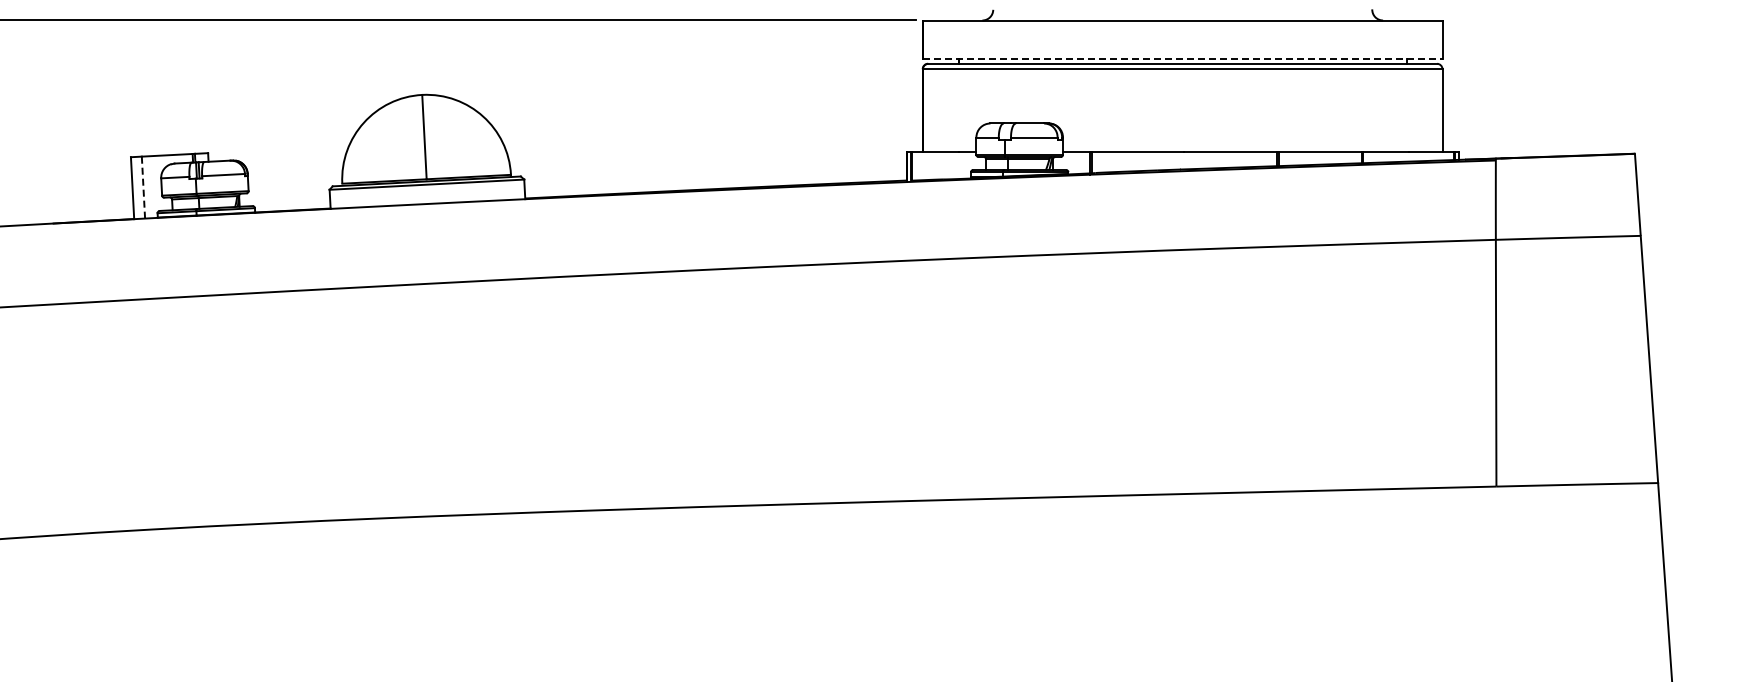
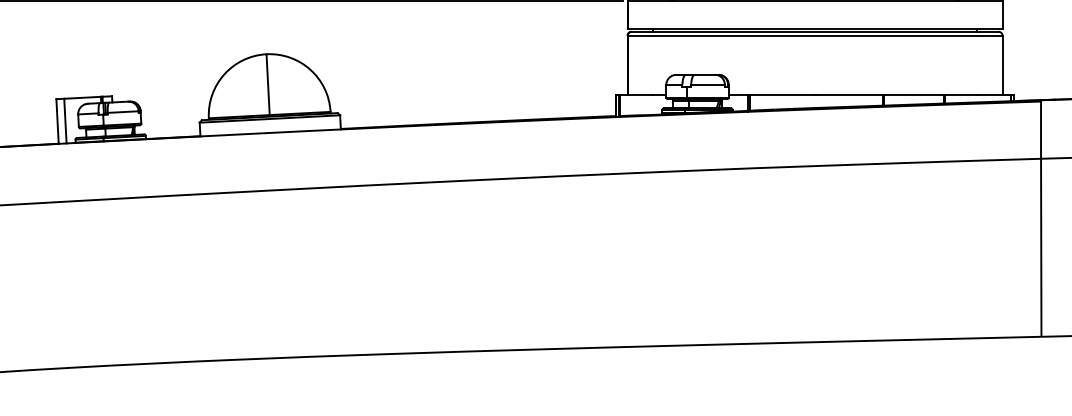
line: (1182, 59) -> (814, 28), dashed -> solid
line: (143, 187) -> (65, 121), dashed -> solid

